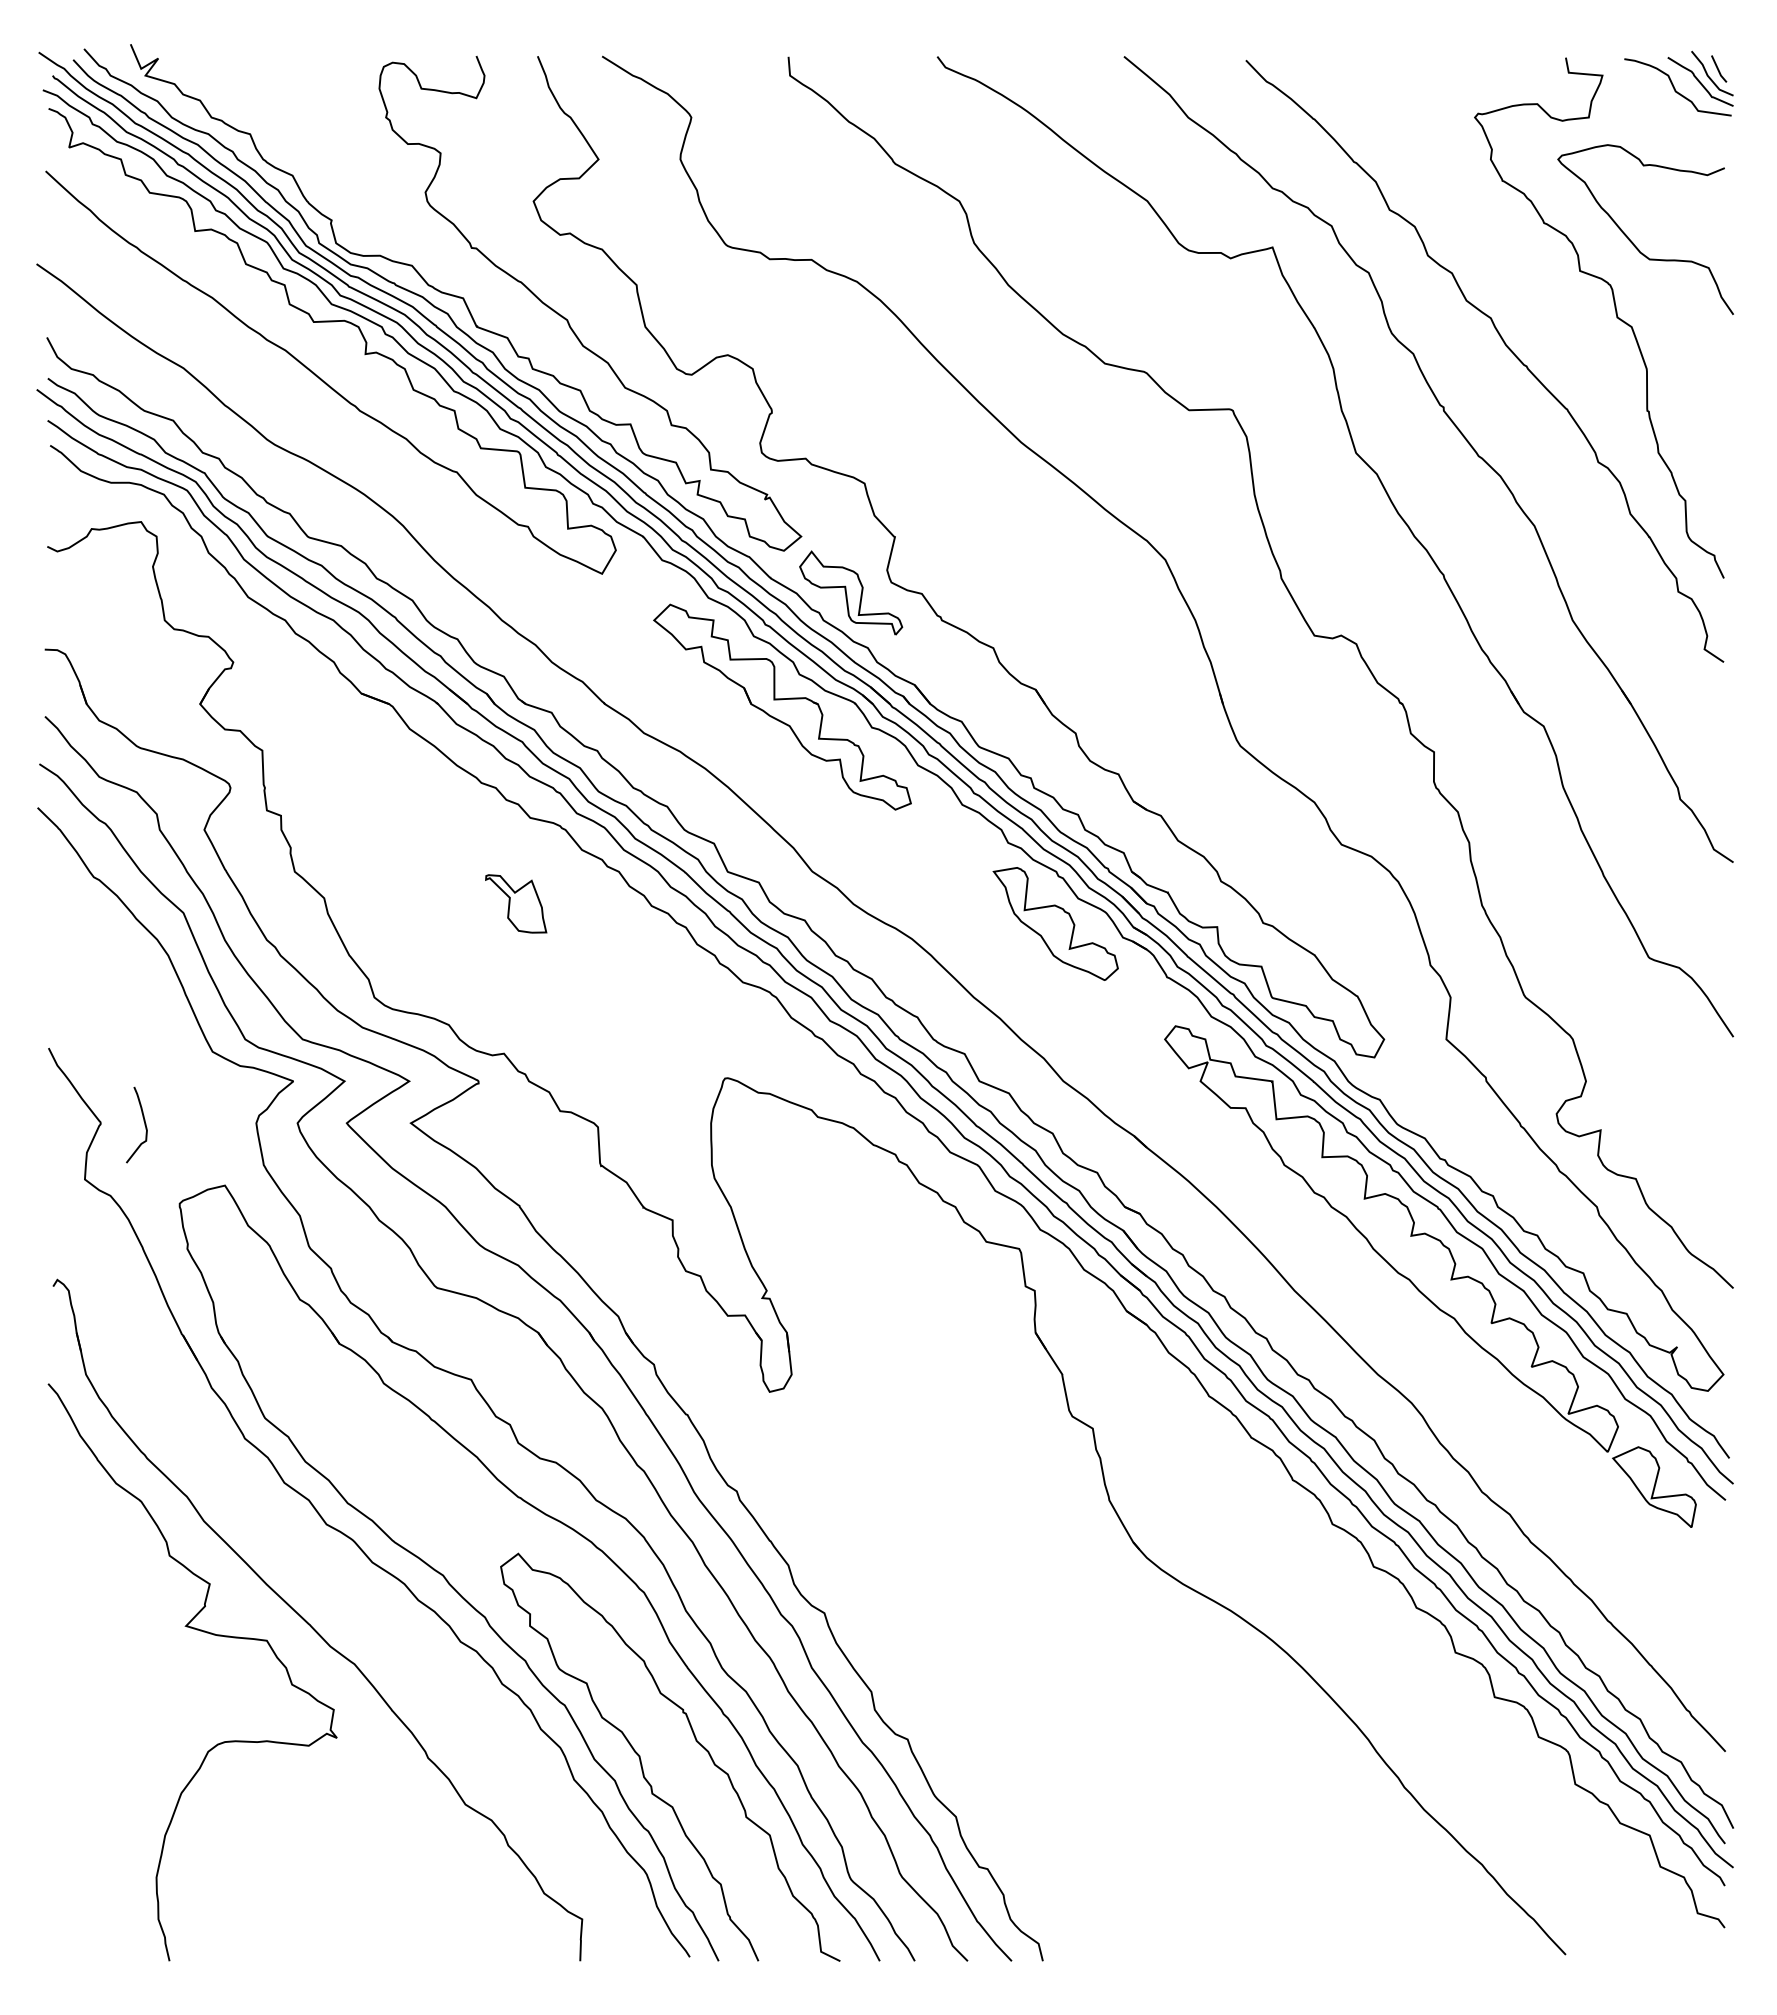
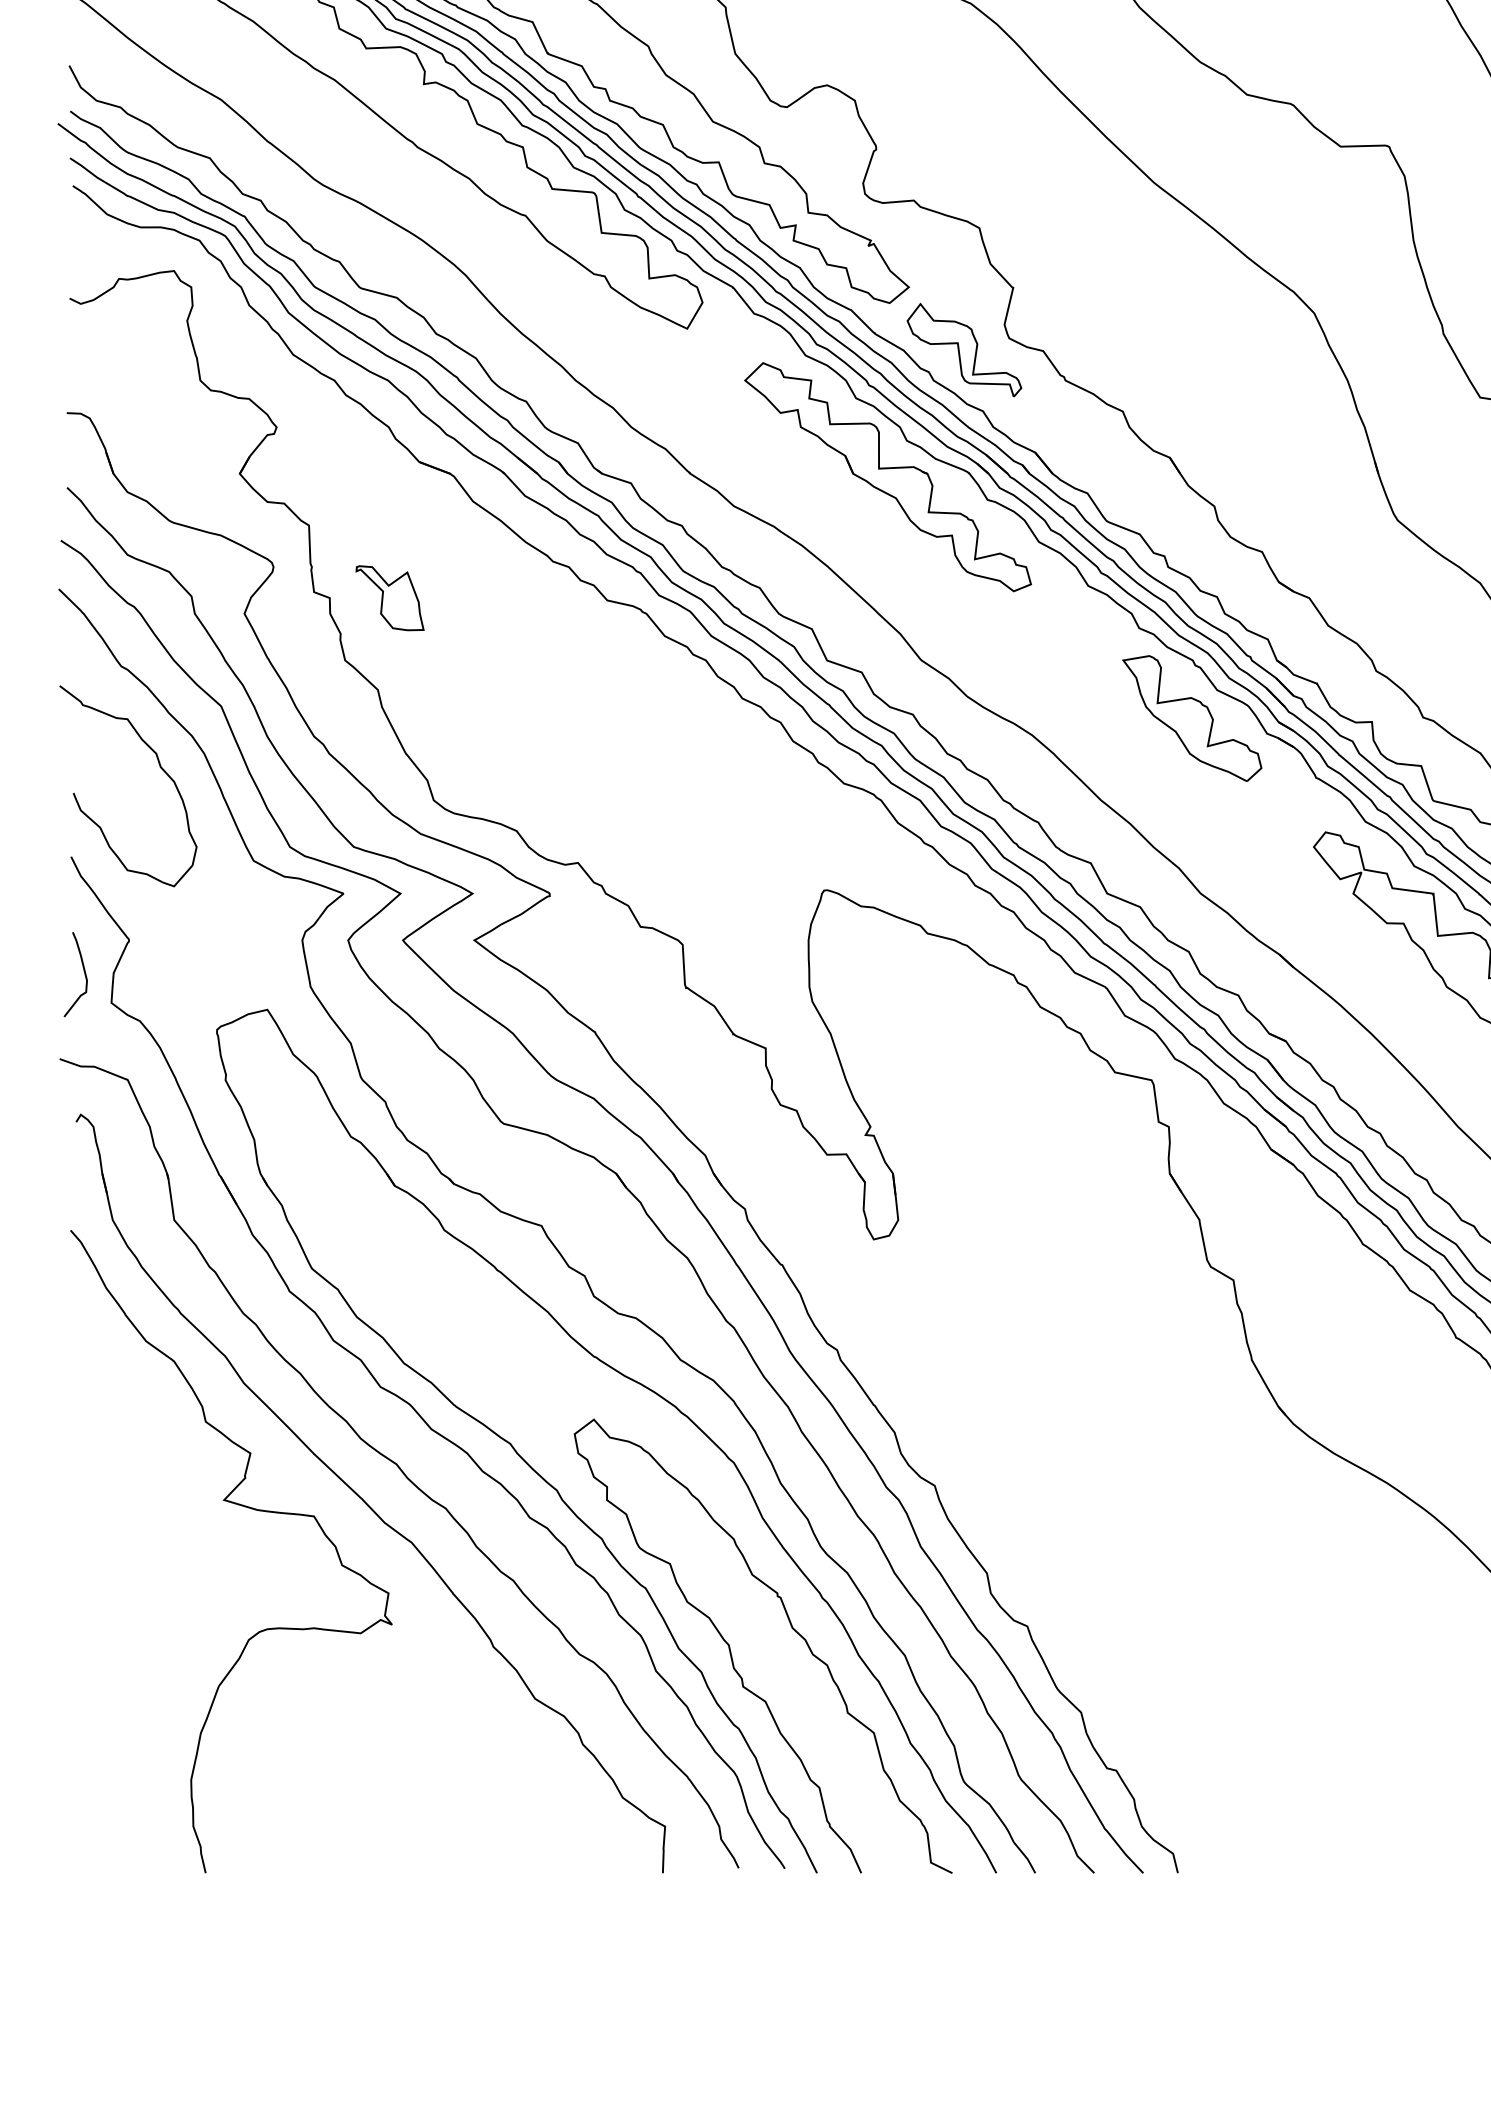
part: (516, 903) -> (390, 597), moved
curve: (128, 968) -> (160, 768), added
curve: (143, 1121) -> (83, 970), moved
part: (343, 1592) -> (399, 1462), added

